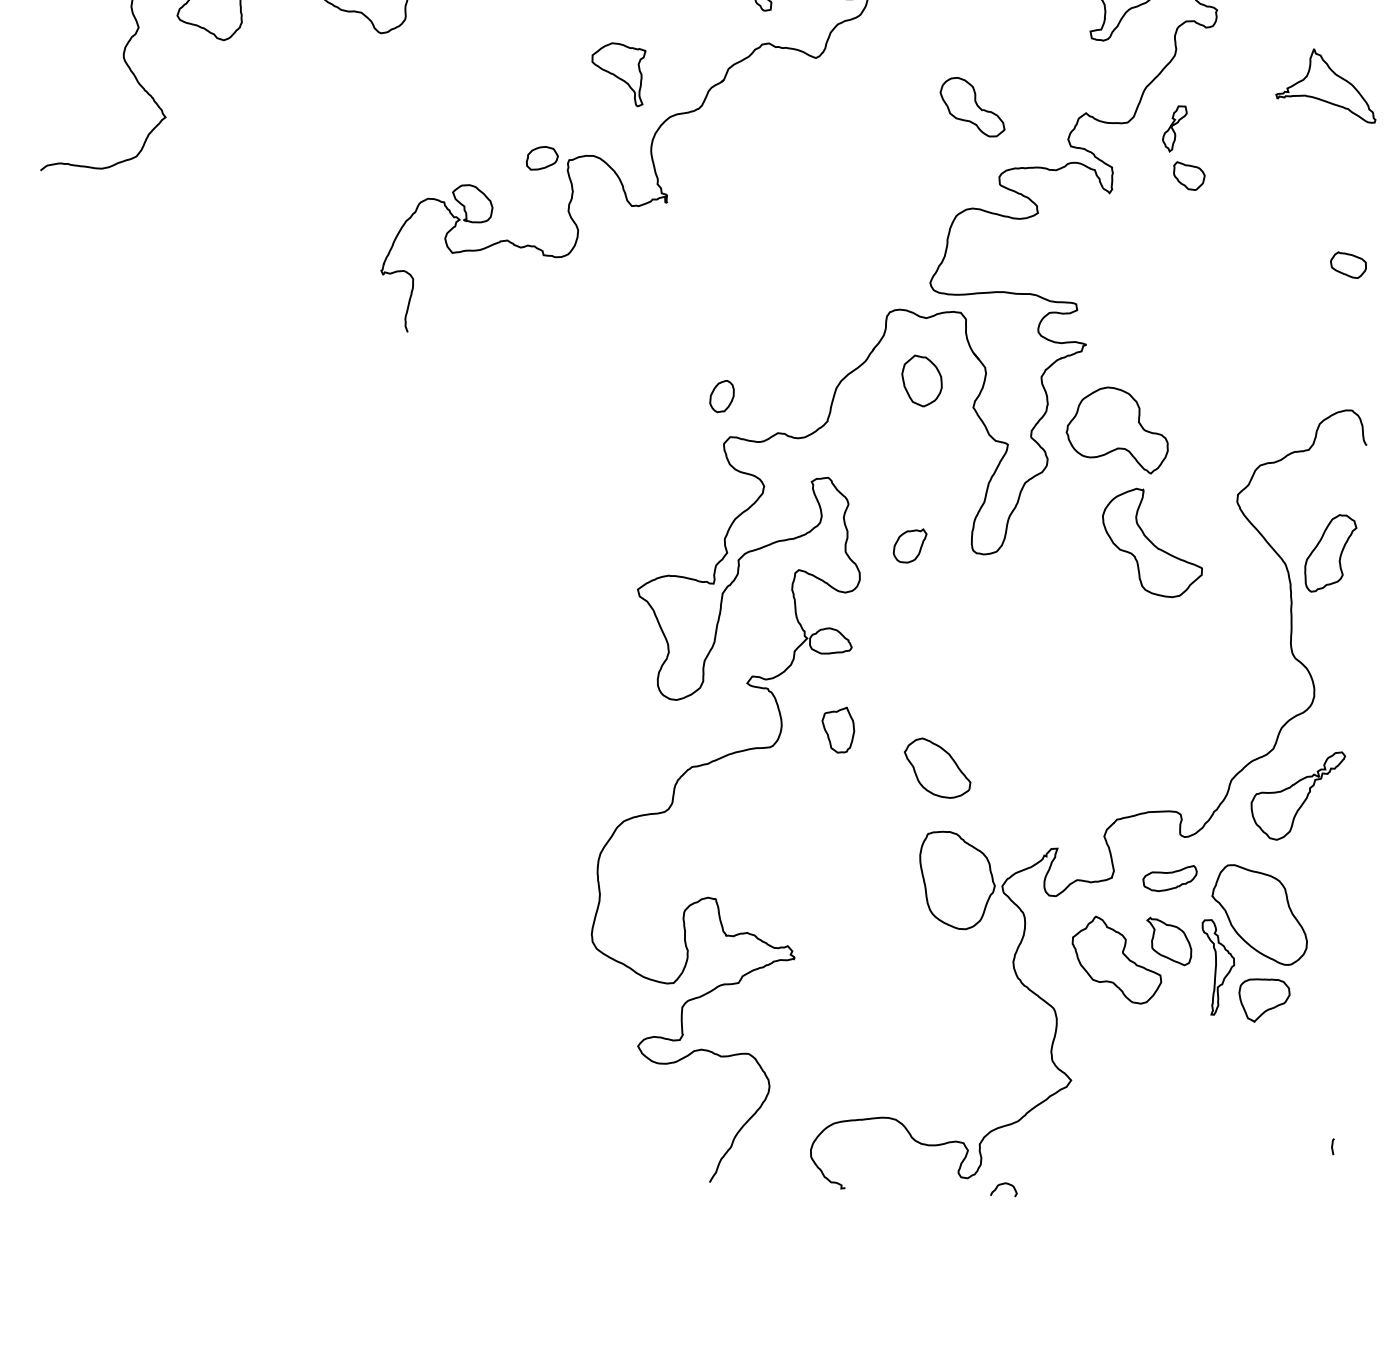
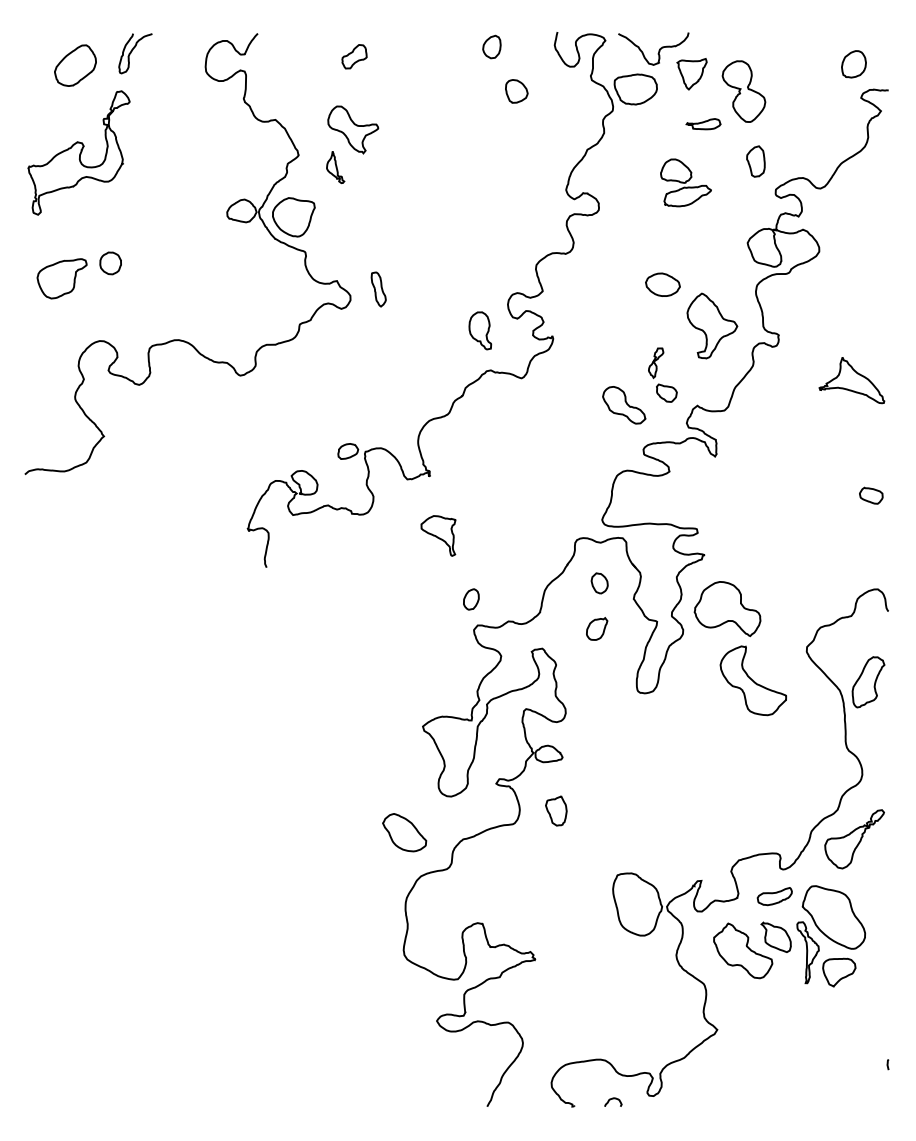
part: (618, 73) -> (438, 535), moved
part: (1183, 146) -> (662, 374), moved
part: (921, 381) -> (599, 583), size x0.62
part: (910, 544) -> (597, 628), moved
part: (937, 767) -> (404, 832), moved
curve: (1004, 1185) -> (613, 1099), moved

